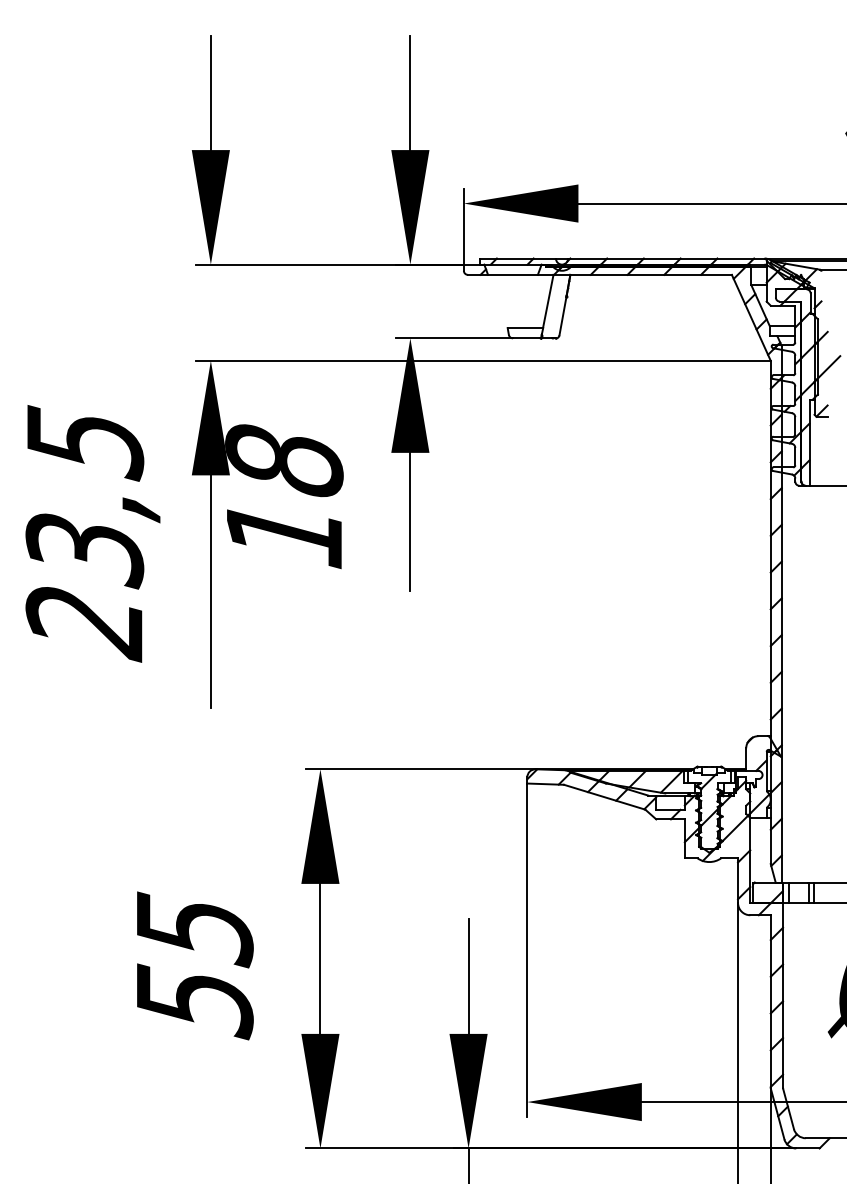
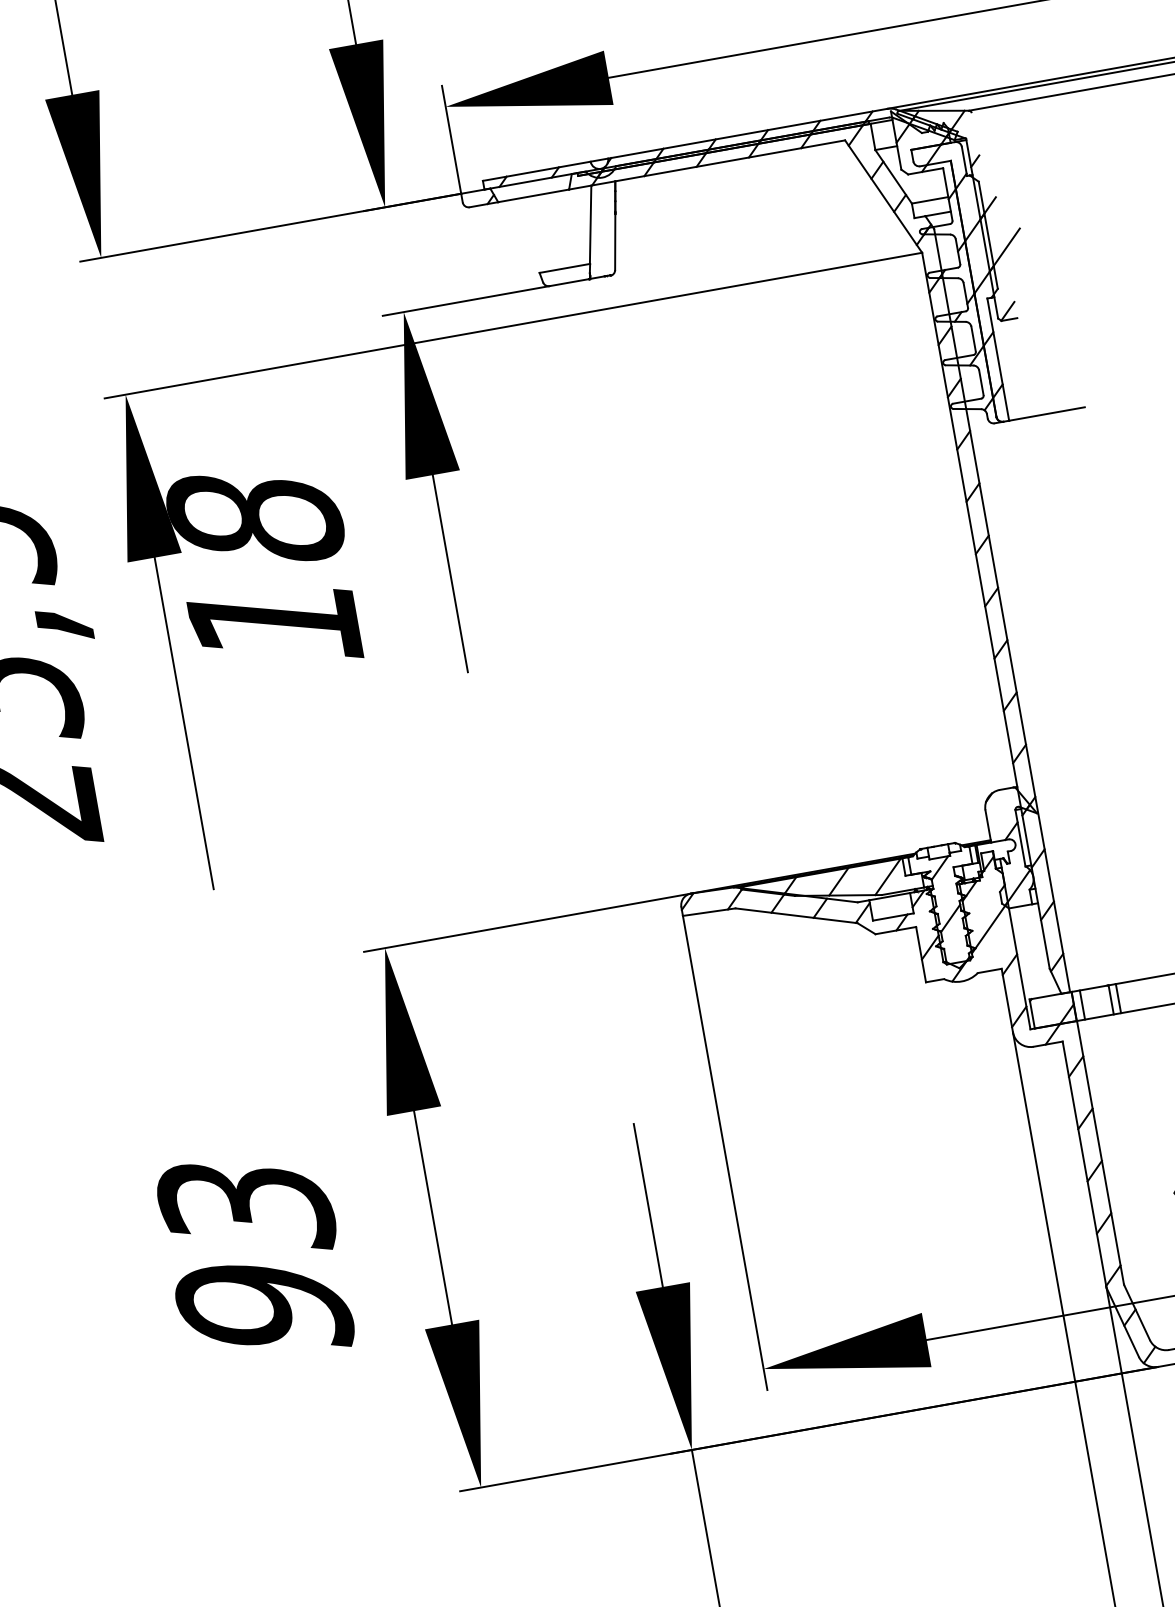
text: (194, 965) -> (255, 1259), 55 -> 93

